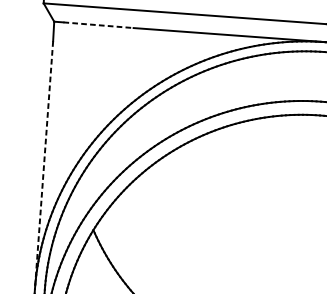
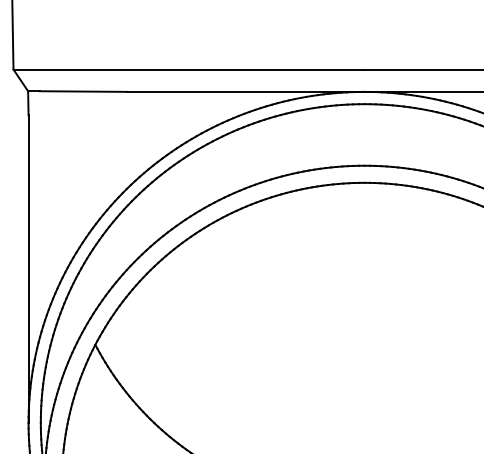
line: (98, 25) -> (83, 91), dashed -> solid
line: (43, 165) -> (28, 269), dashed -> solid

